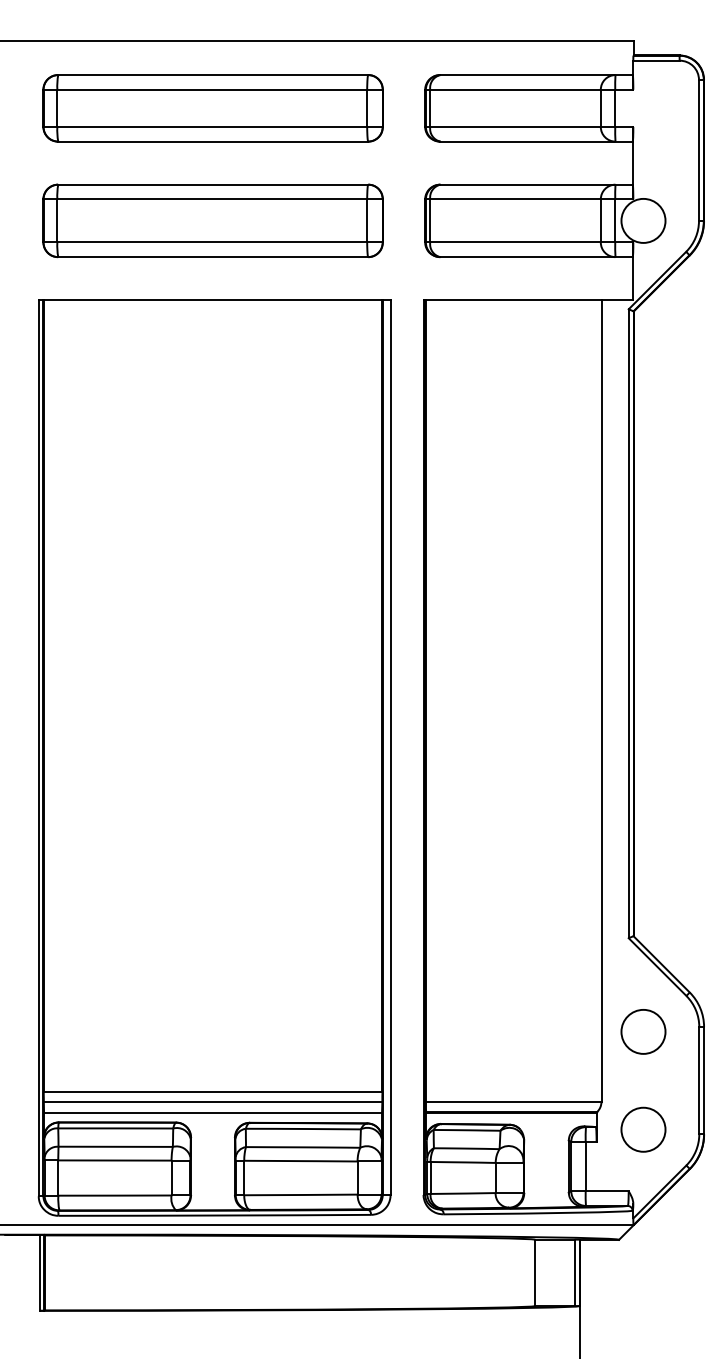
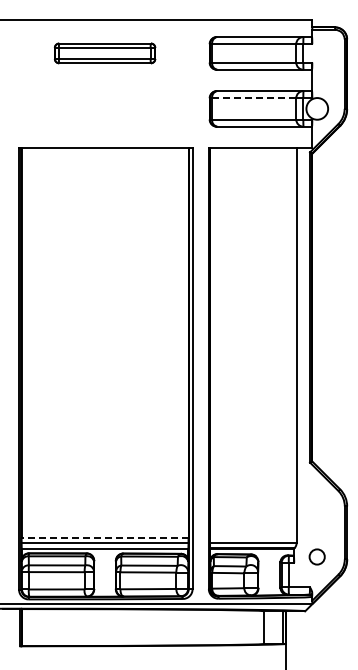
part: (211, 108) -> (104, 53), size x0.6
line: (514, 199) -> (253, 98), solid -> dashed
part: (211, 220) -> (104, 108), removed
circle: (641, 1031) -> (316, 508), removed
line: (211, 1092) -> (104, 538), solid -> dashed
circle: (641, 1128) -> (316, 556), size x0.7

